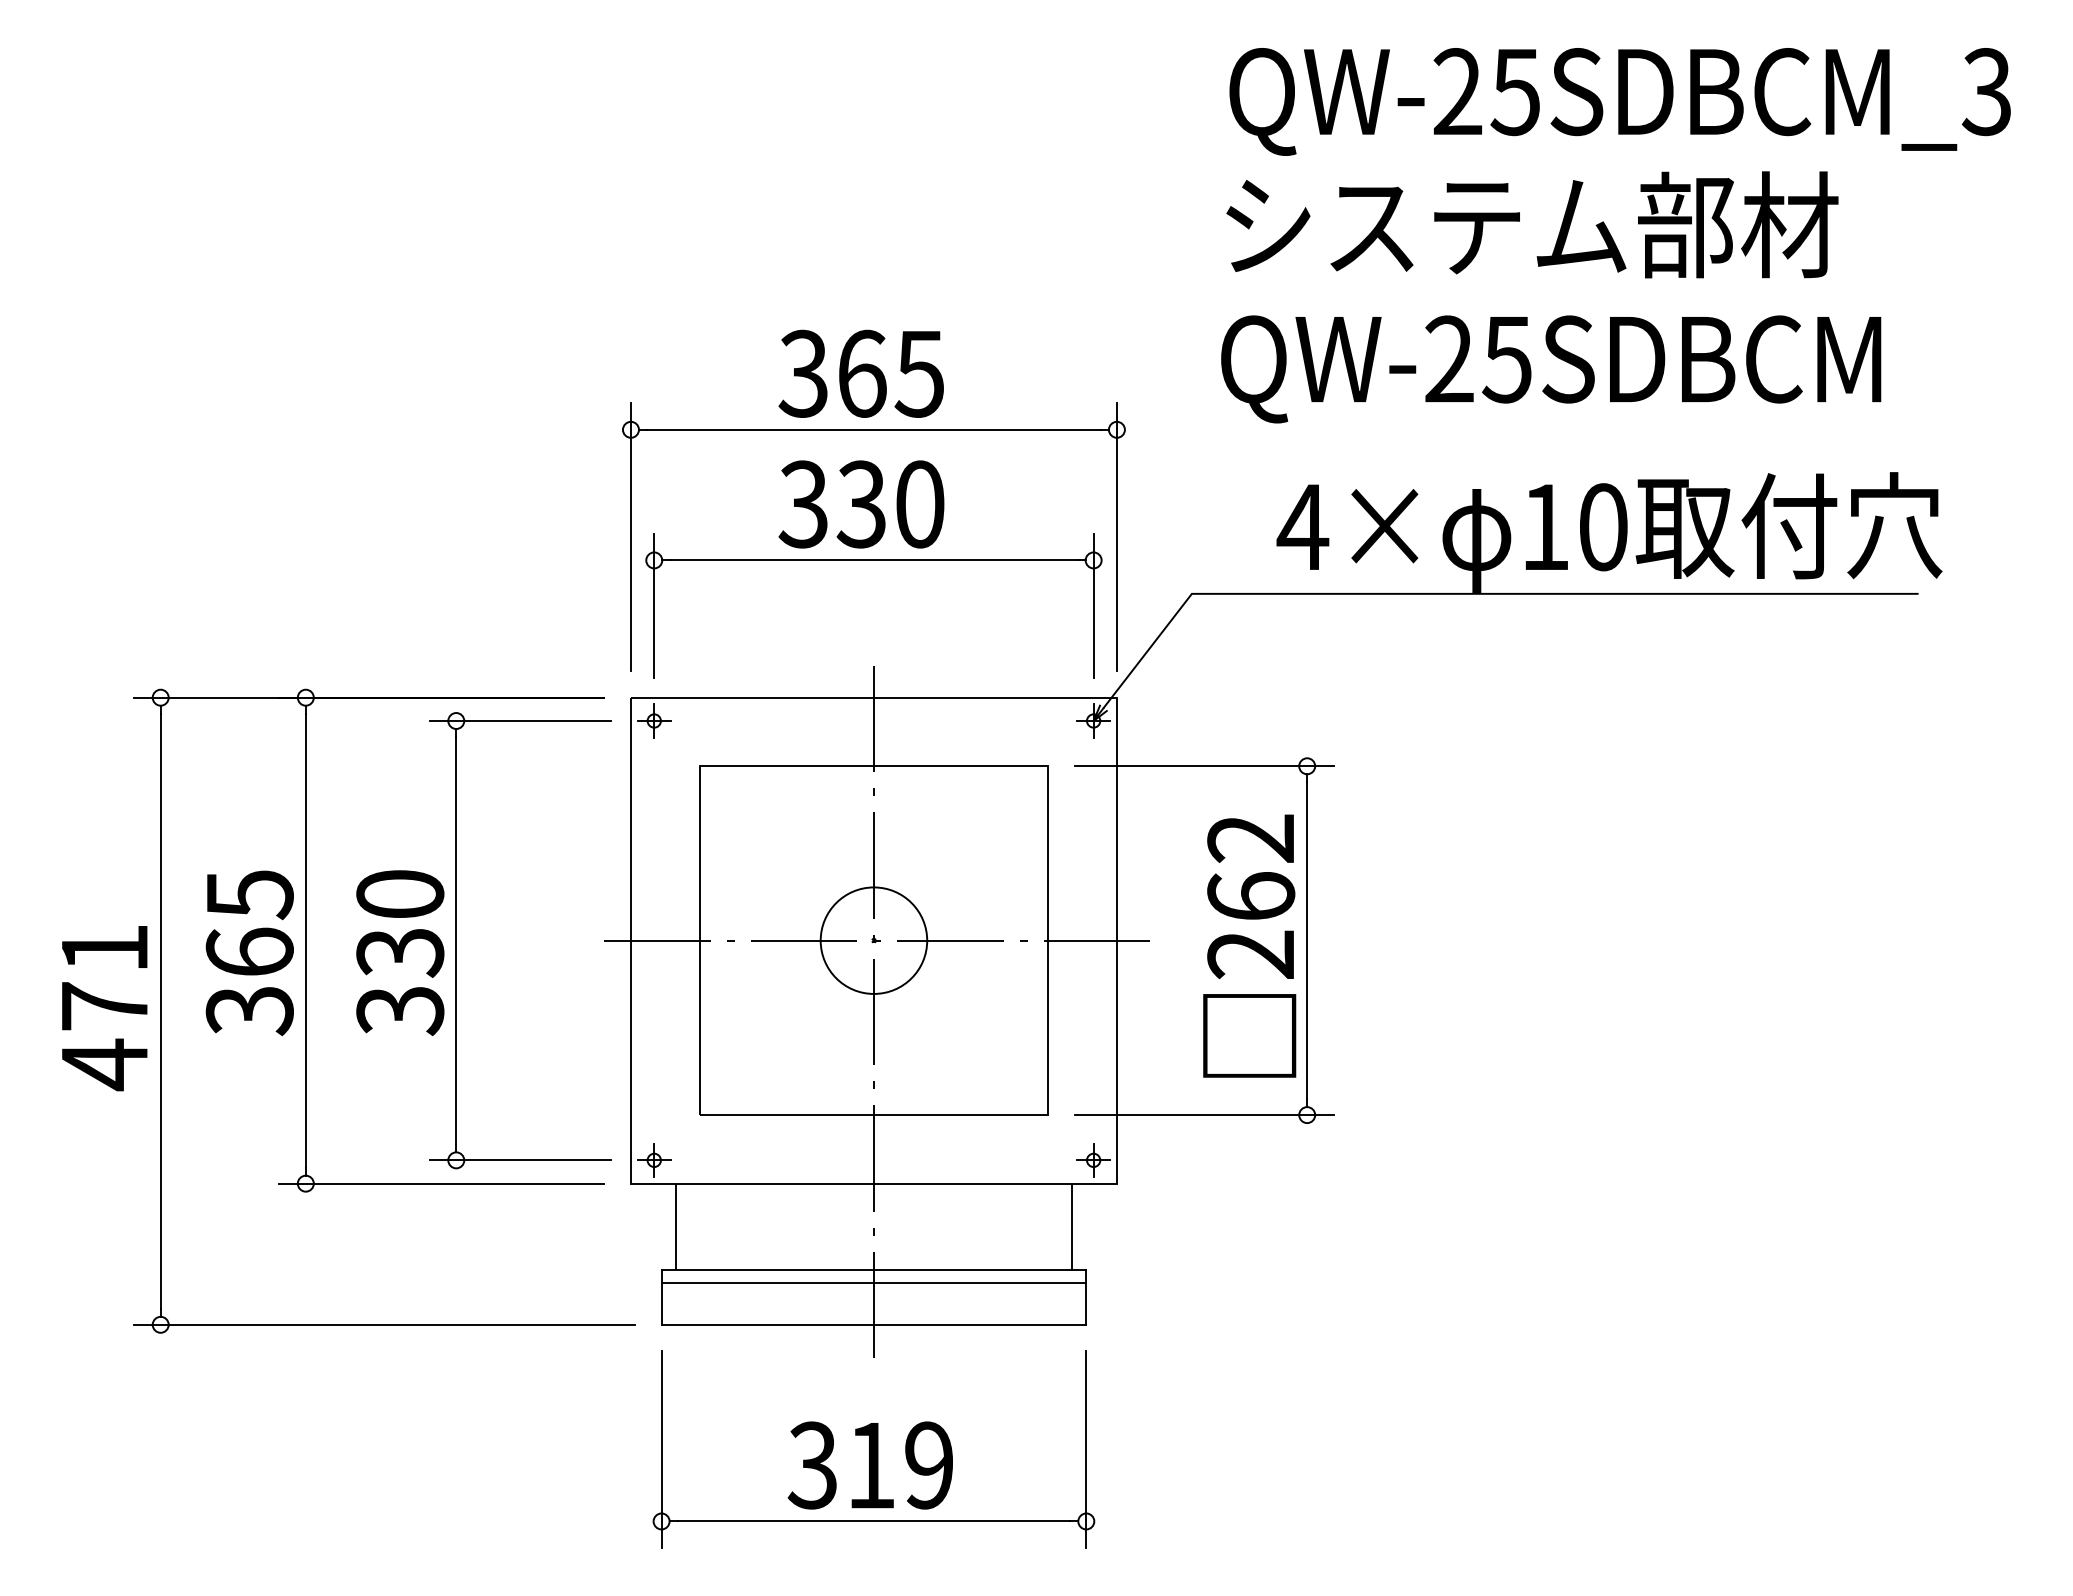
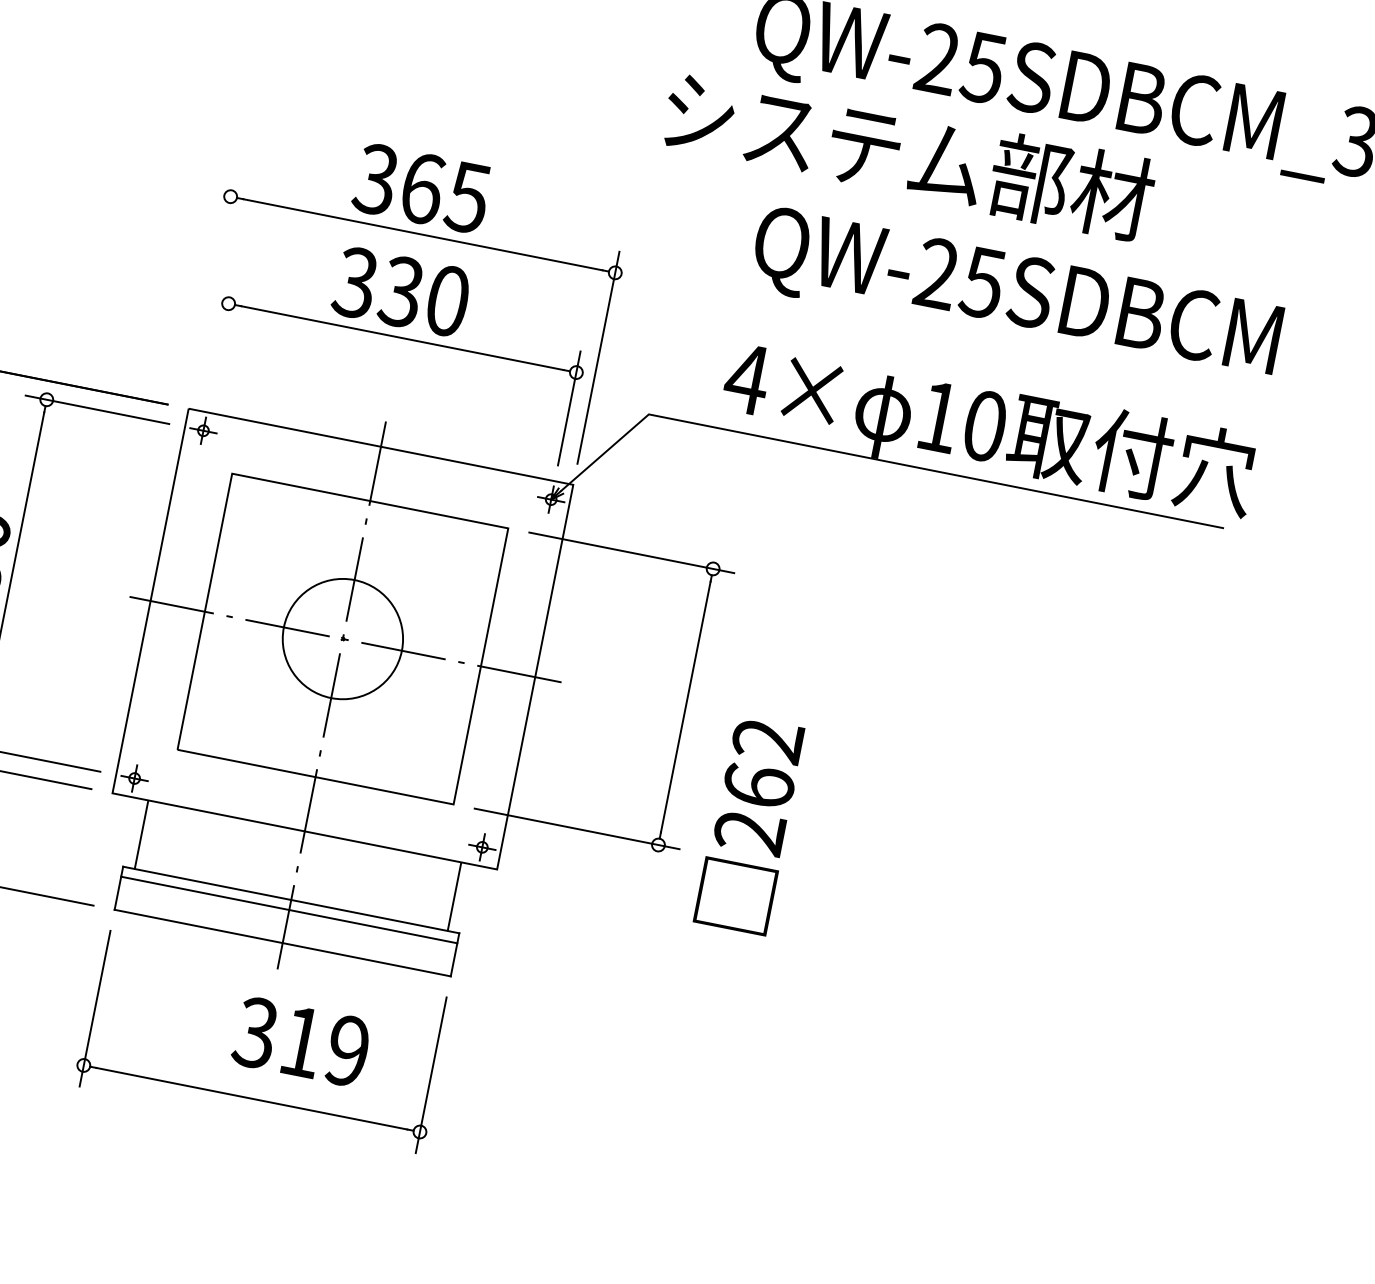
text: (1532, 224) -> (908, 154), moved
text: (1551, 369) -> (1016, 297), moved
line: (630, 537) -> (213, 281), removed
line: (654, 605) -> (221, 339), removed
circle: (873, 940) -> (342, 638), size x1.4
text: (1249, 945) -> (749, 824), moved
text: (869, 1465) -> (300, 1041), moved

